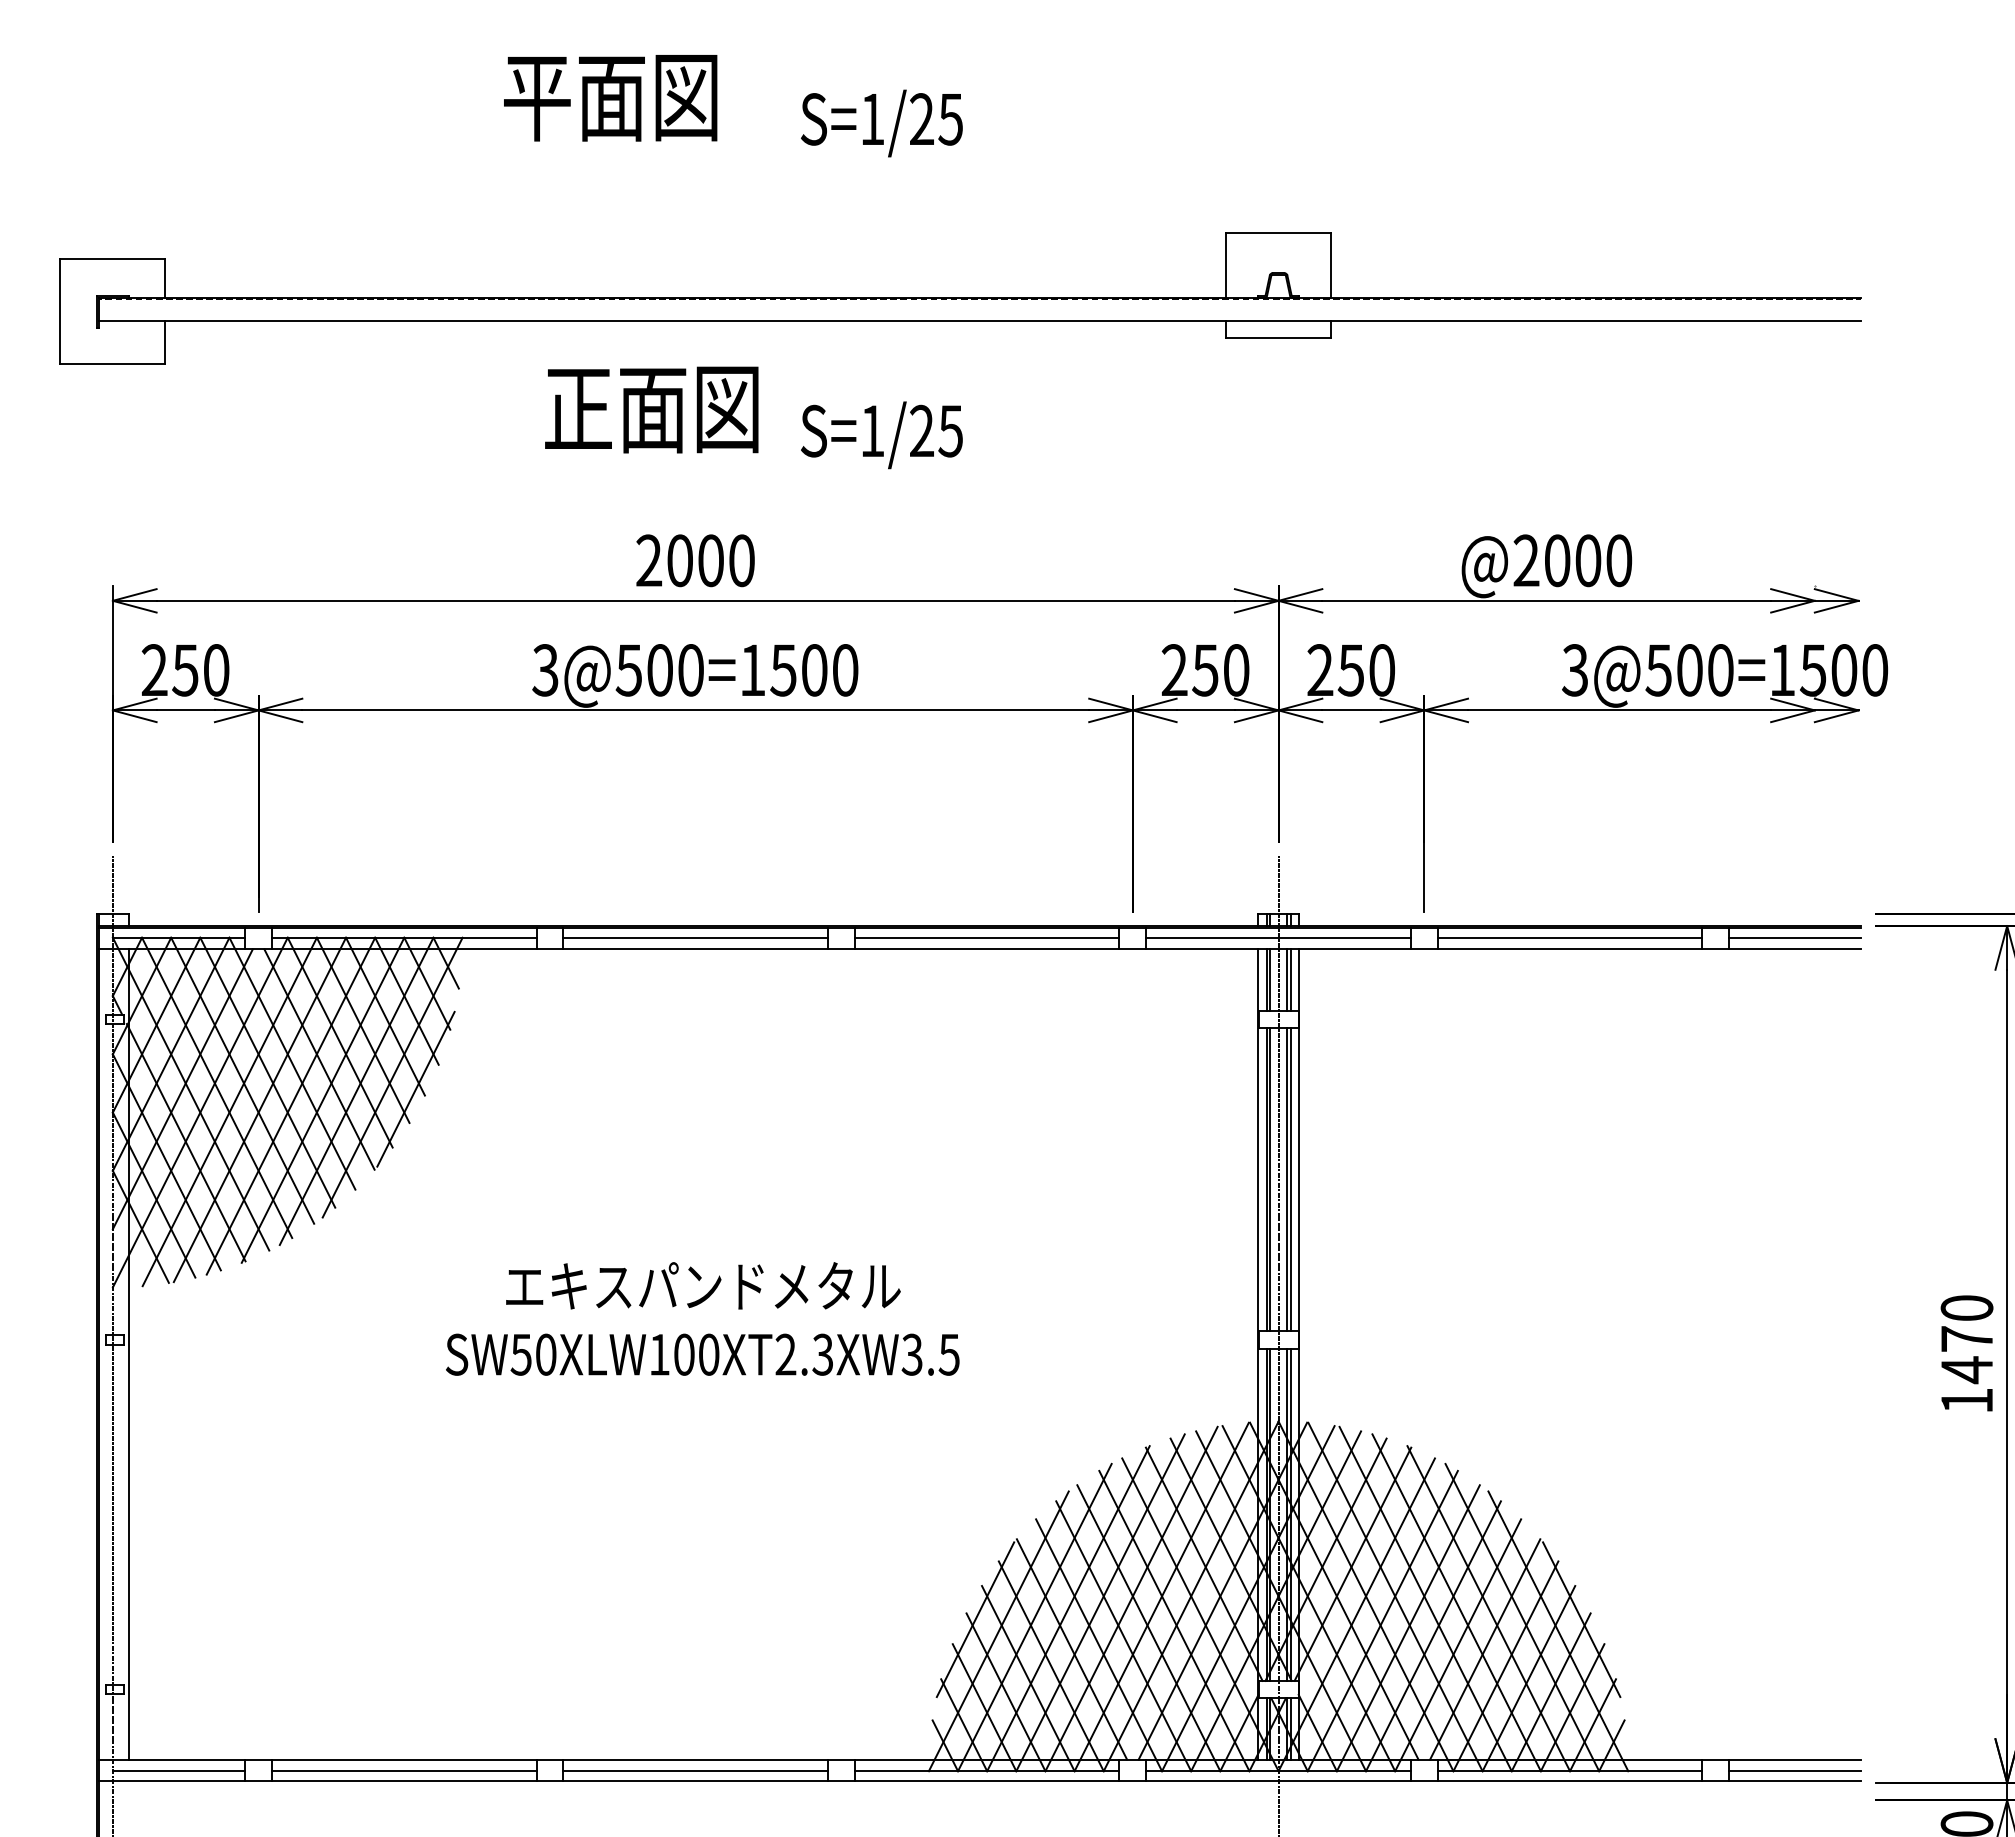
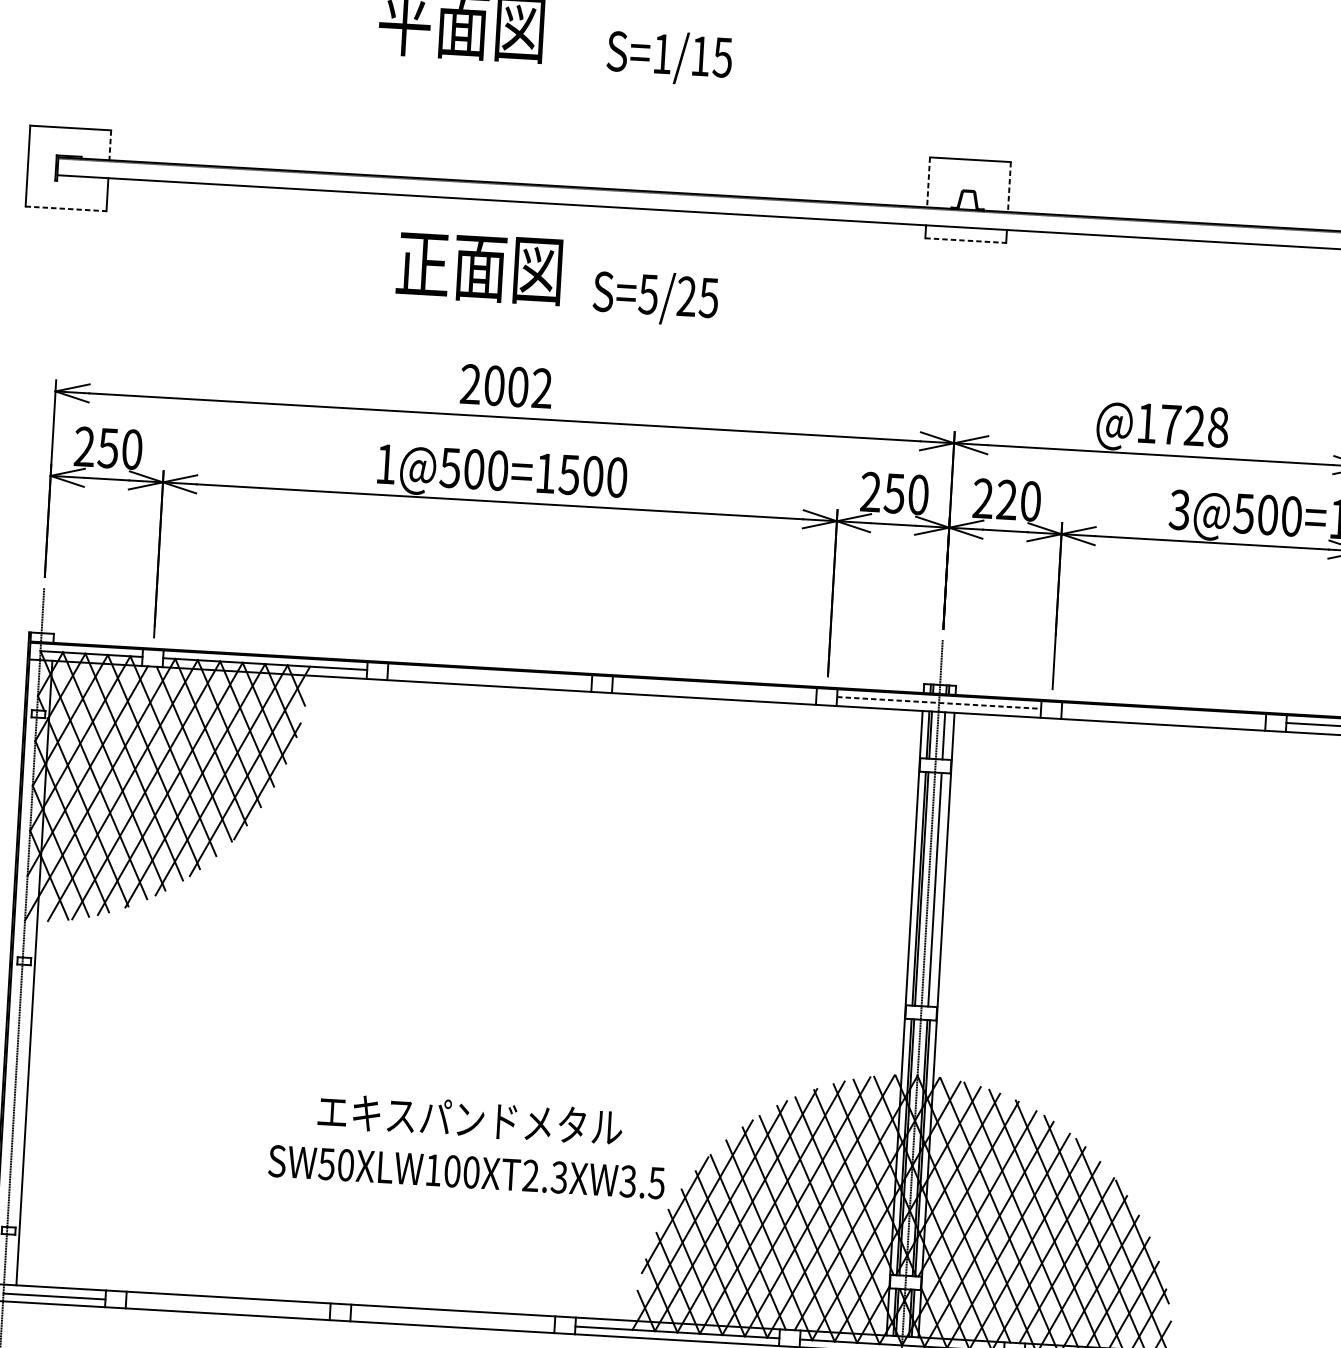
text: (921, 118) -> (700, 55), S=1/25 -> S=1/15
line: (1226, 265) -> (928, 182), solid -> dashed
line: (1331, 265) -> (1009, 187), solid -> dashed
line: (165, 278) -> (110, 145), solid -> dashed
line: (1279, 337) -> (966, 240), solid -> dashed
line: (113, 364) -> (66, 209), solid -> dashed
text: (871, 431) -> (647, 294), S=1/25 -> S=5/25
text: (741, 560) -> (541, 388), 2000 -> 2002
text: (1572, 560) -> (1182, 425), @2000 -> @1728
text: (545, 670) -> (385, 464), 3@500=1500 -> 1@500=1500
text: (1350, 670) -> (1006, 500), 250 -> 220
line: (695, 937) -> (489, 676), removed
line: (986, 937) -> (713, 689), removed
line: (1279, 937) -> (939, 702), solid -> dashed
line: (1569, 937) -> (1163, 715), removed
line: (1290, 979) -> (946, 735), removed
line: (1290, 1179) -> (937, 889), removed
text: (702, 1318) -> (468, 1144), moved
line: (404, 1771) -> (228, 1306), removed
line: (695, 1771) -> (452, 1319), removed

